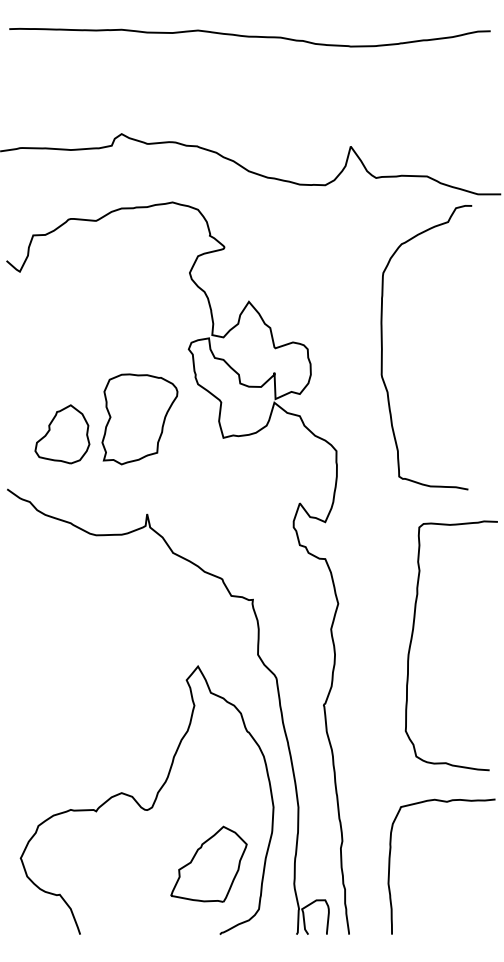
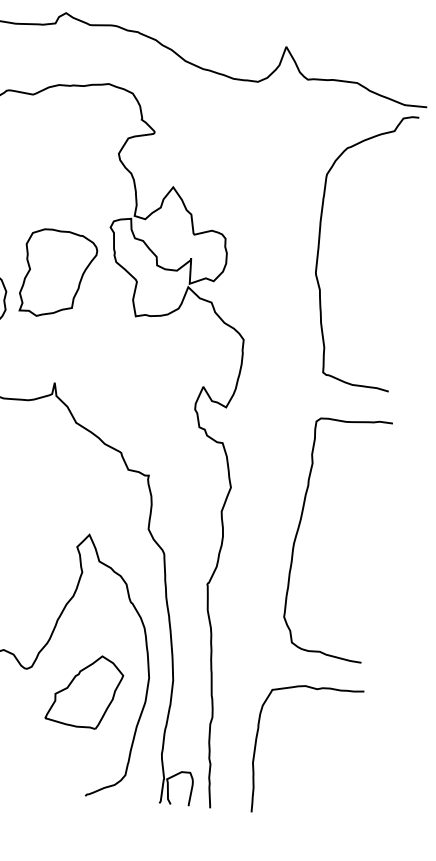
curve: (382, 347) -> (319, 246), moved
part: (139, 419) -> (57, 274), moved
part: (208, 863) -> (84, 690), moved

